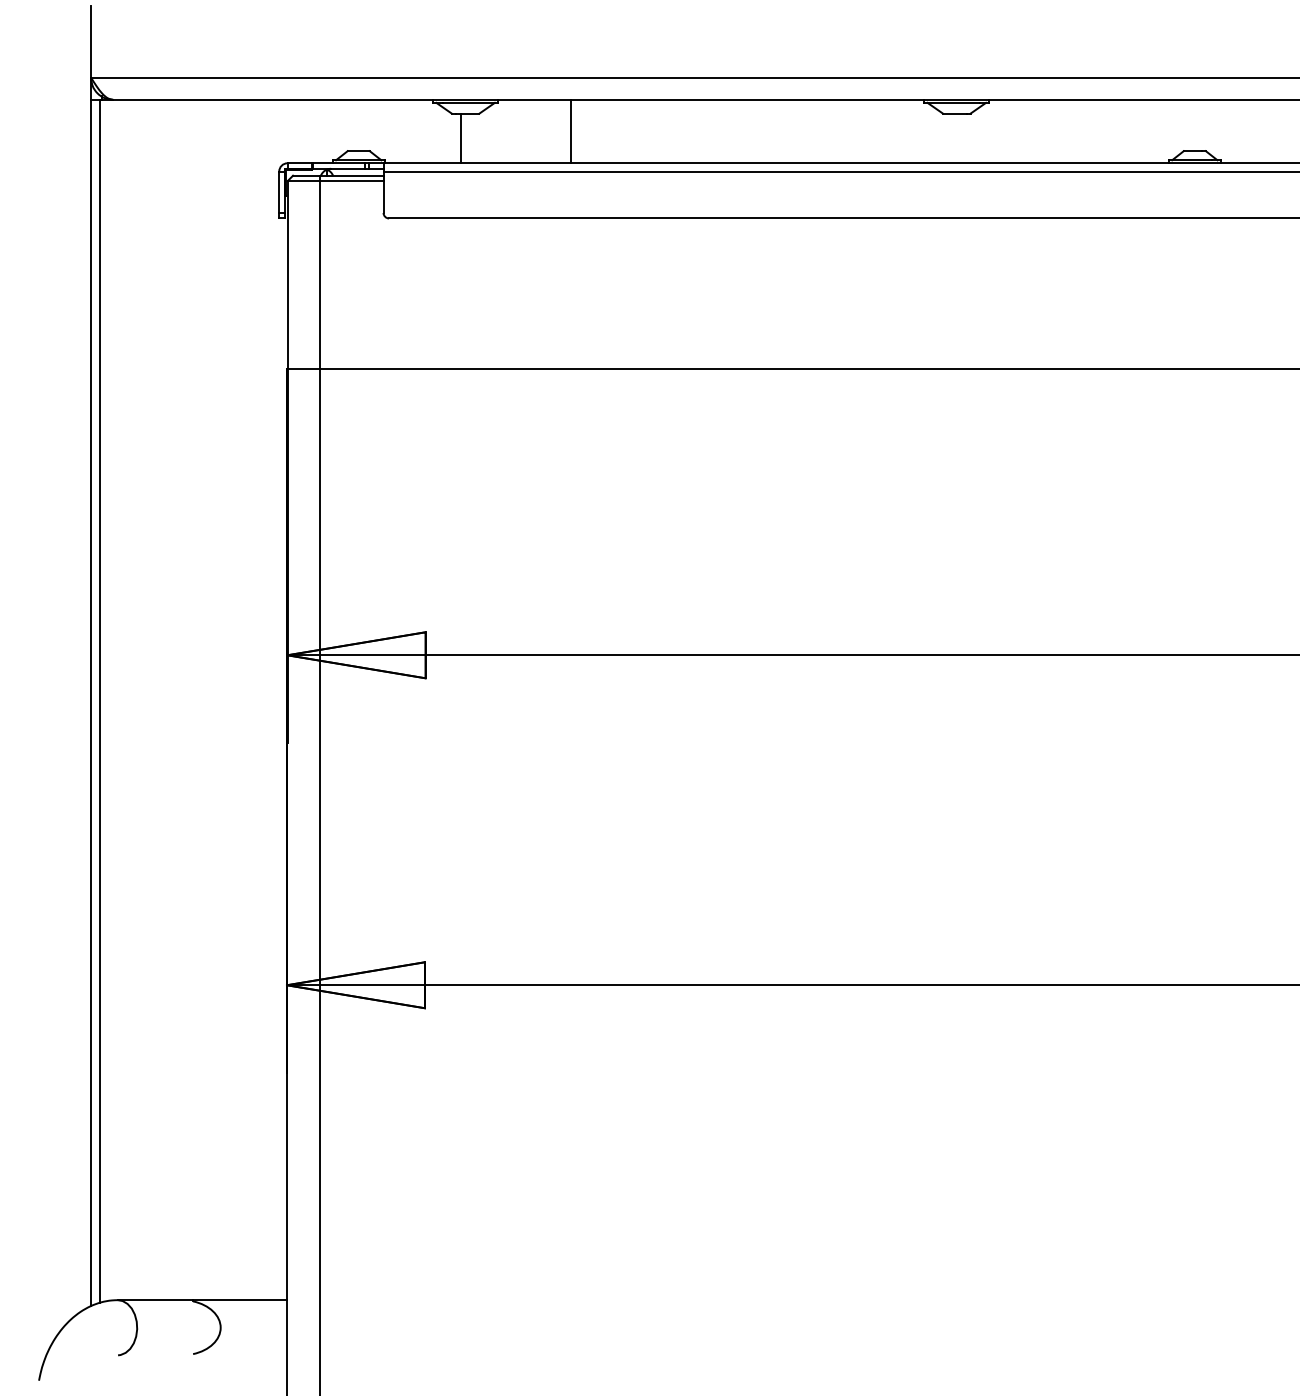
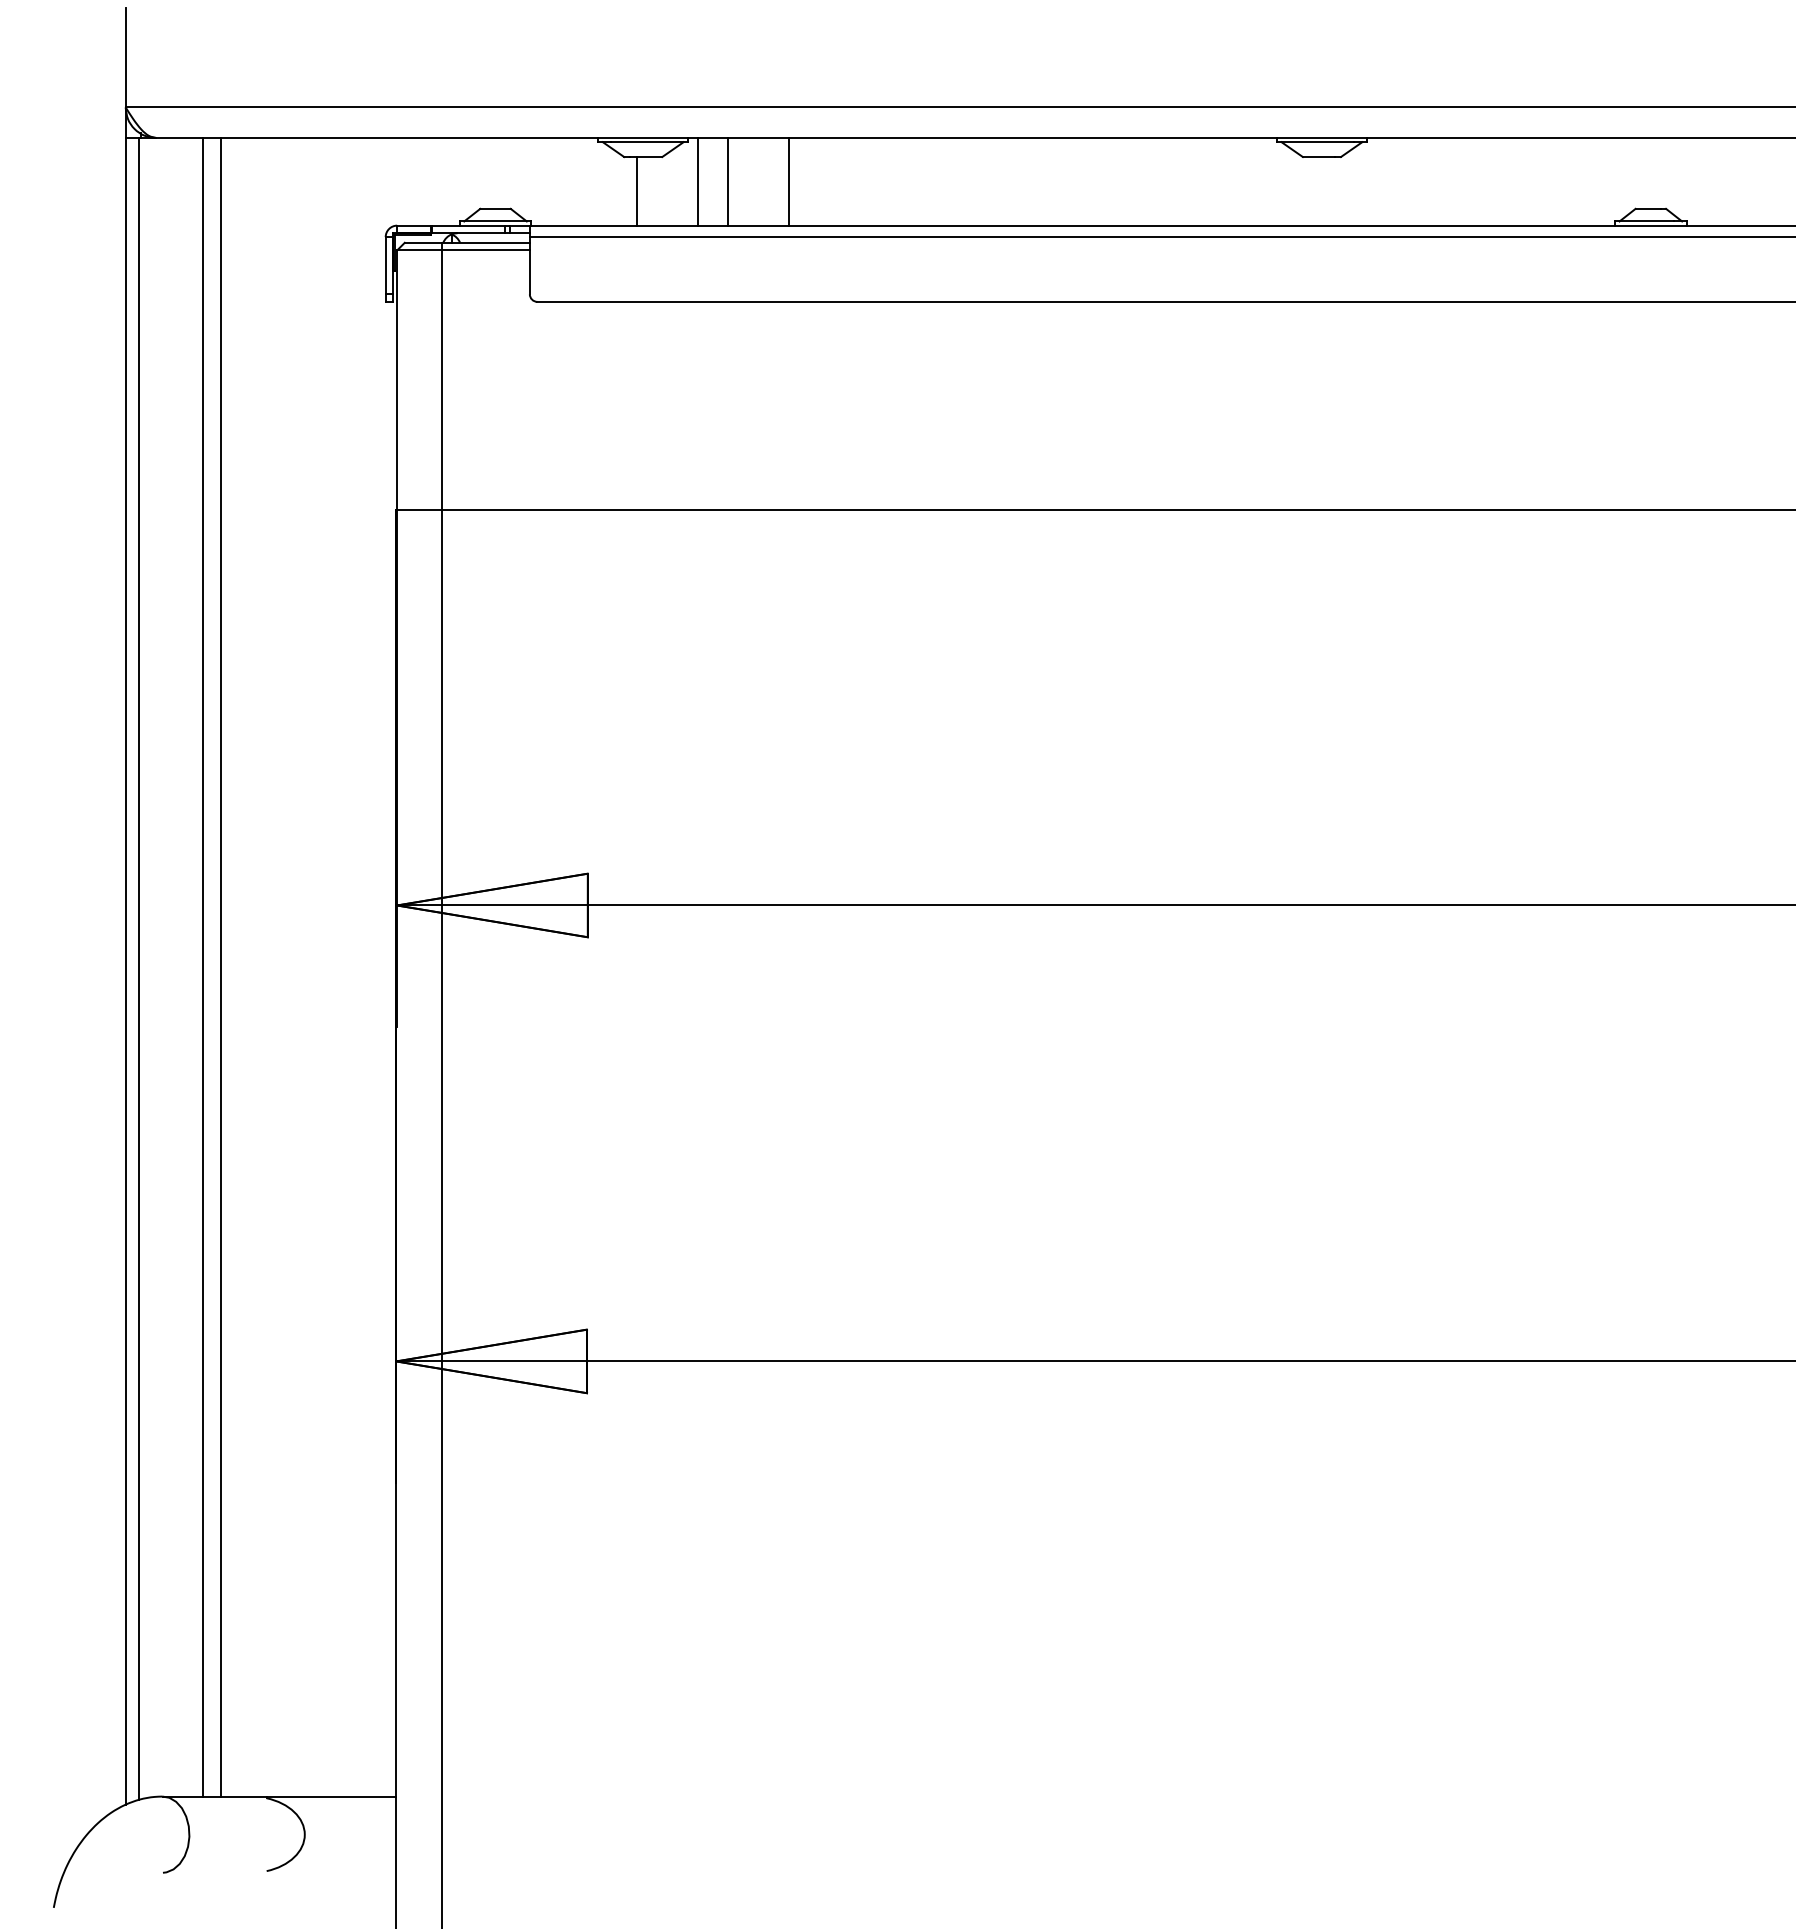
line: (504, 131) -> (697, 181), added
line: (527, 131) -> (728, 181), added
line: (147, 699) -> (203, 966), added
line: (159, 699) -> (220, 966), added

